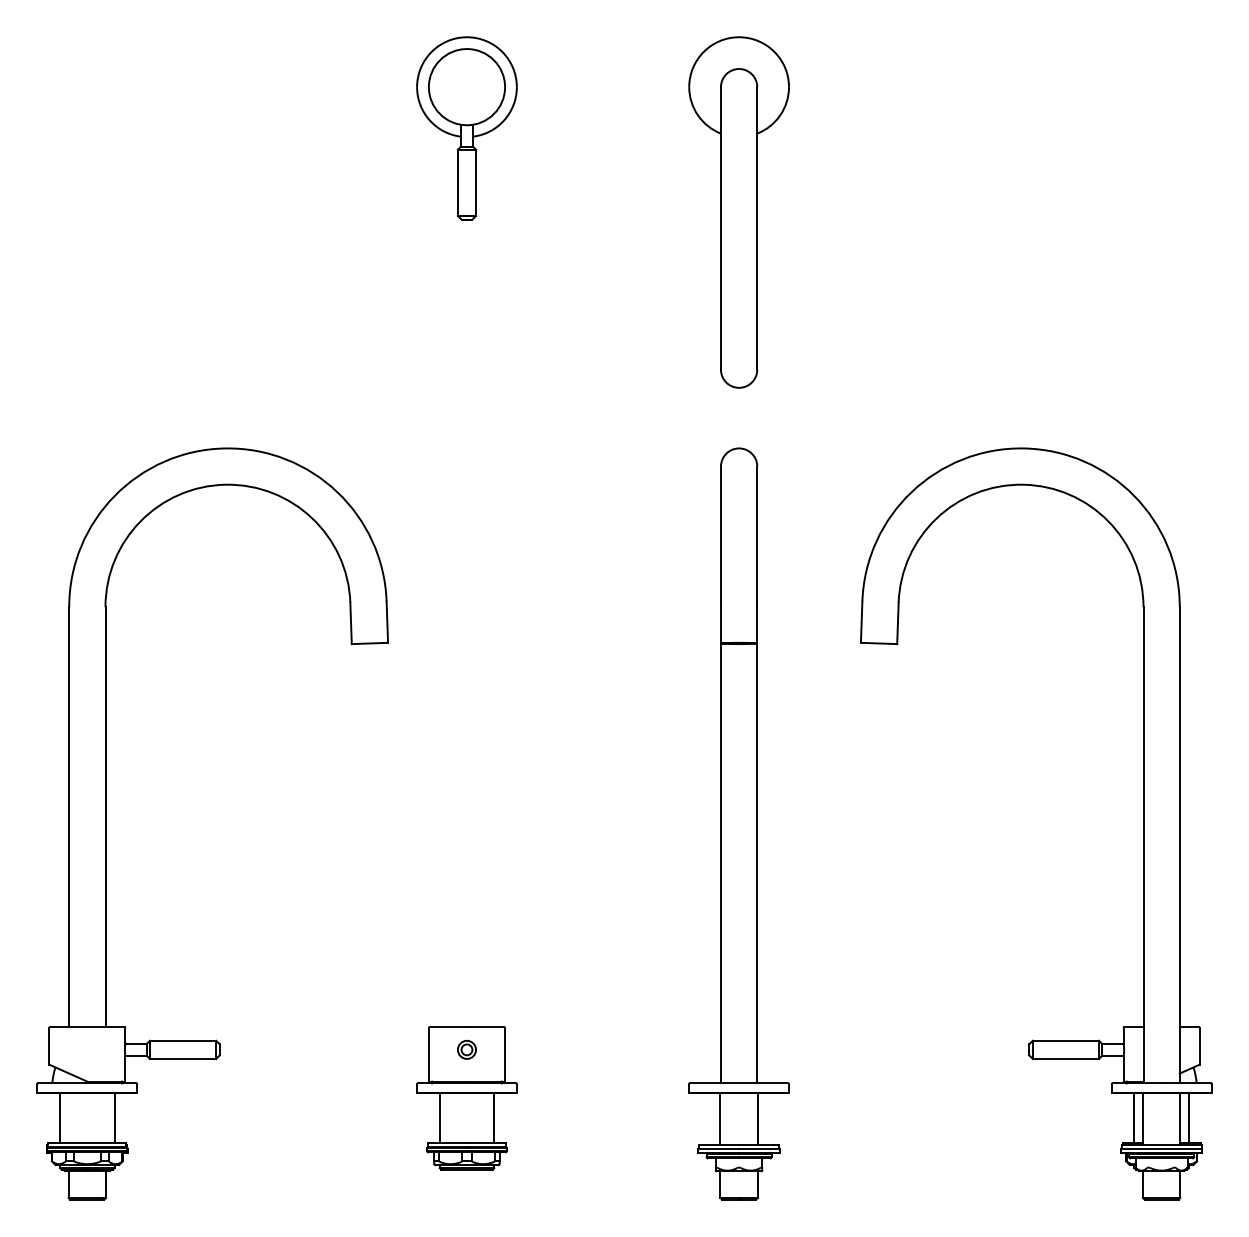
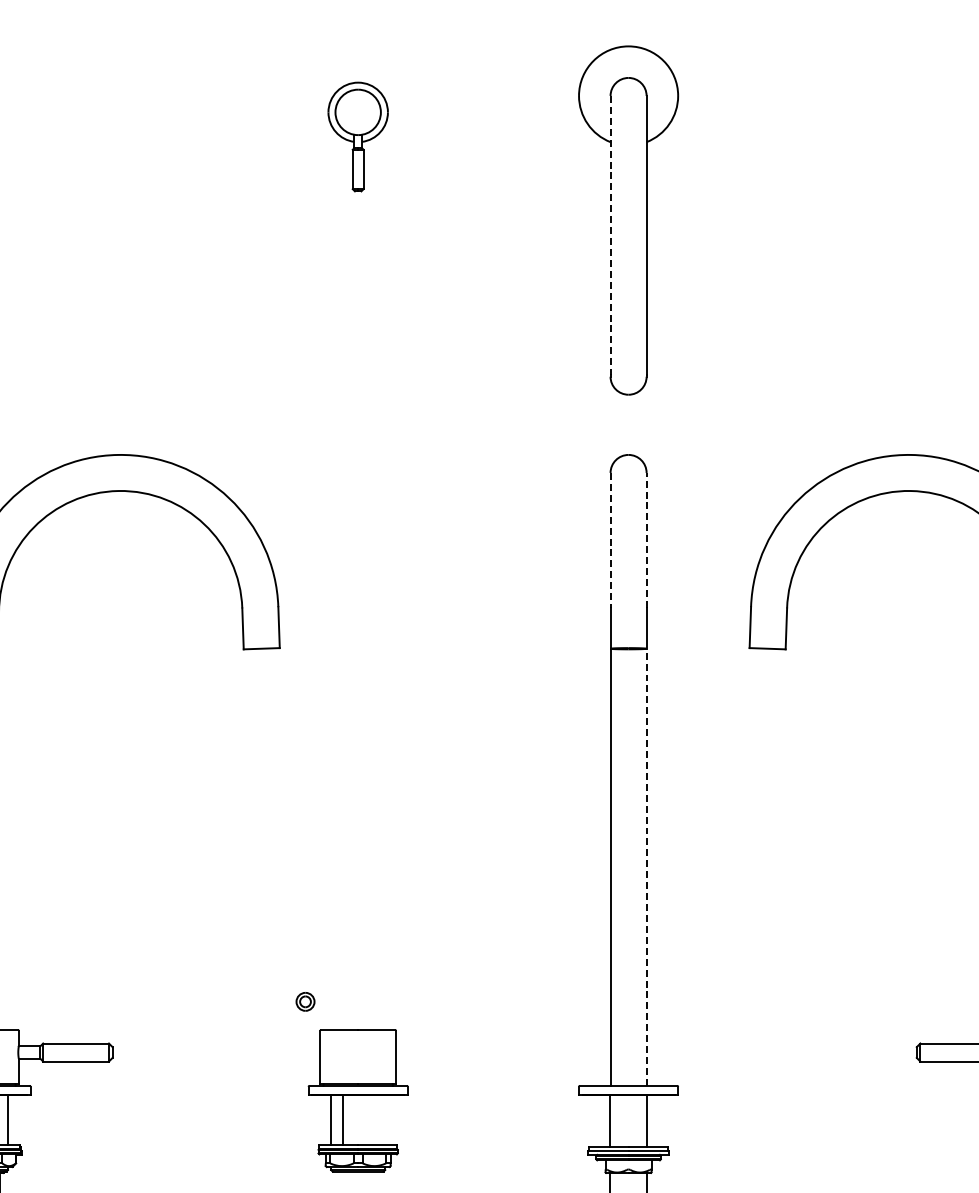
part: (466, 128) -> (357, 137), size x0.6
line: (720, 227) -> (610, 235), solid -> dashed
line: (720, 534) -> (610, 540), solid -> dashed
line: (757, 534) -> (646, 540), solid -> dashed
line: (757, 863) -> (646, 867), solid -> dashed
part: (466, 1049) -> (305, 1001), moved
line: (494, 1118) -> (342, 1120), moved

